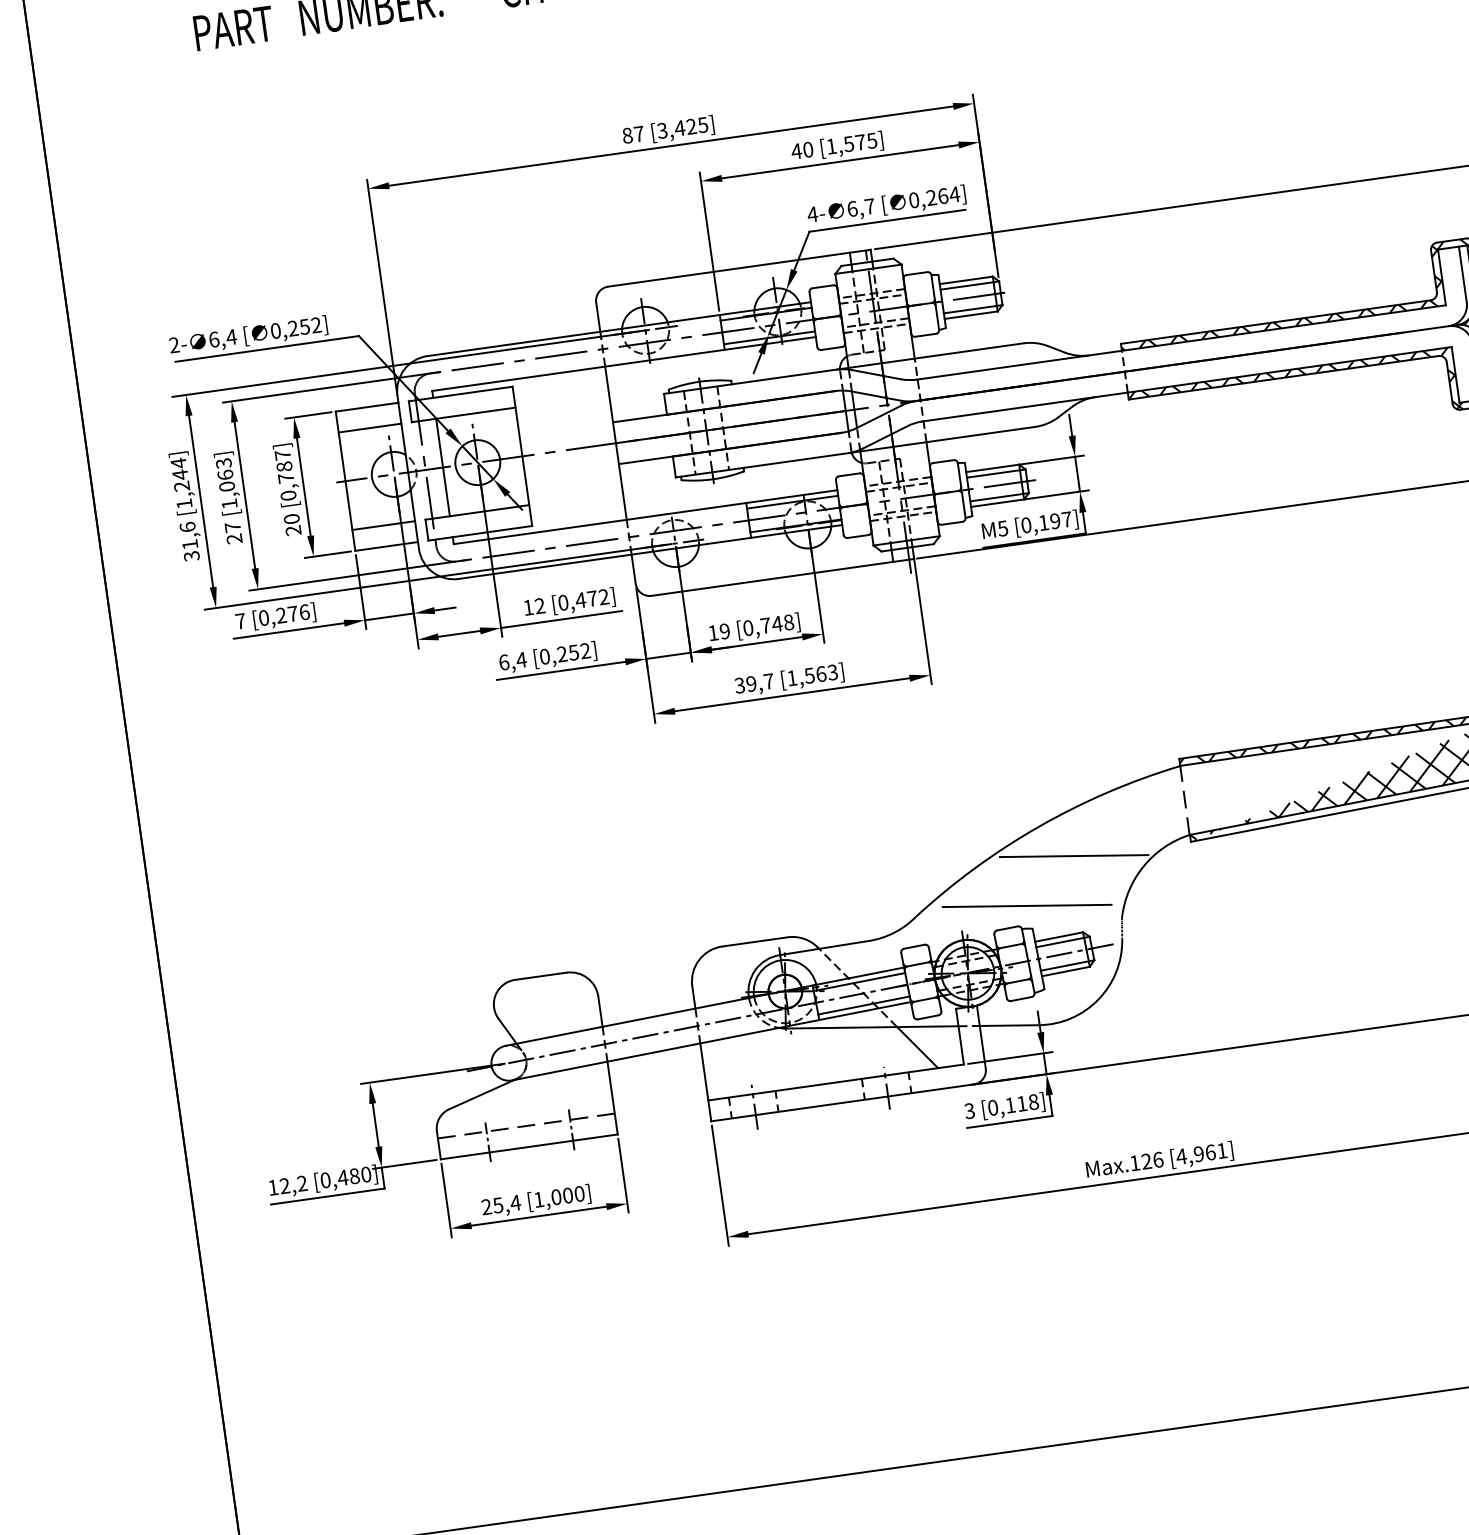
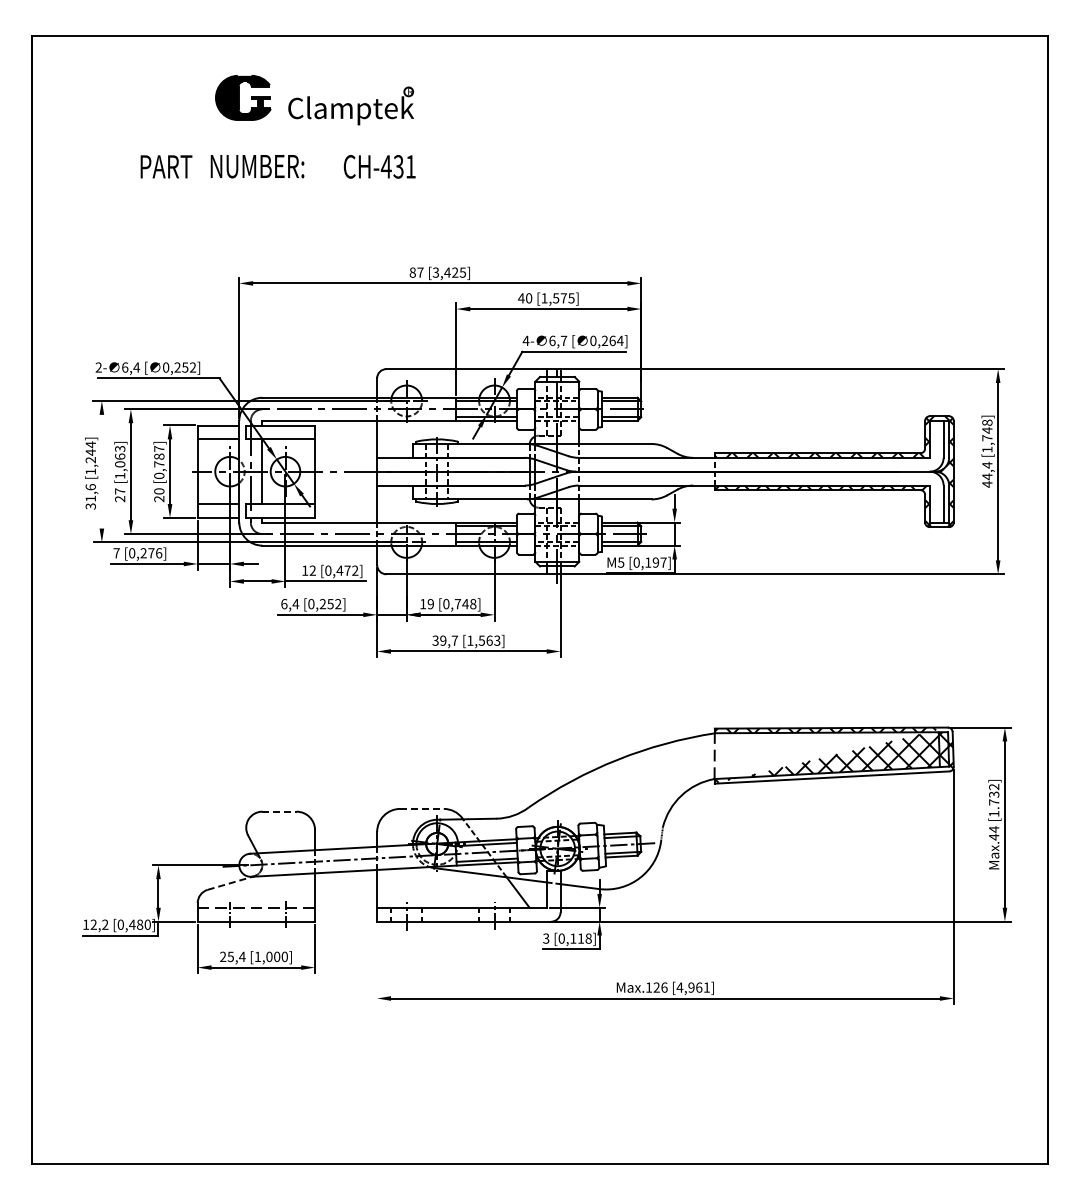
line: (200, 501) -> (101, 471), removed
line: (1074, 856) -> (637, 782), removed
line: (1027, 906) -> (602, 810), removed
line: (755, 941) -> (422, 808), solid -> dashed
line: (540, 976) -> (279, 811), solid -> dashed
line: (482, 1094) -> (230, 883), solid -> dashed
line: (720, 1185) -> (377, 964), removed

